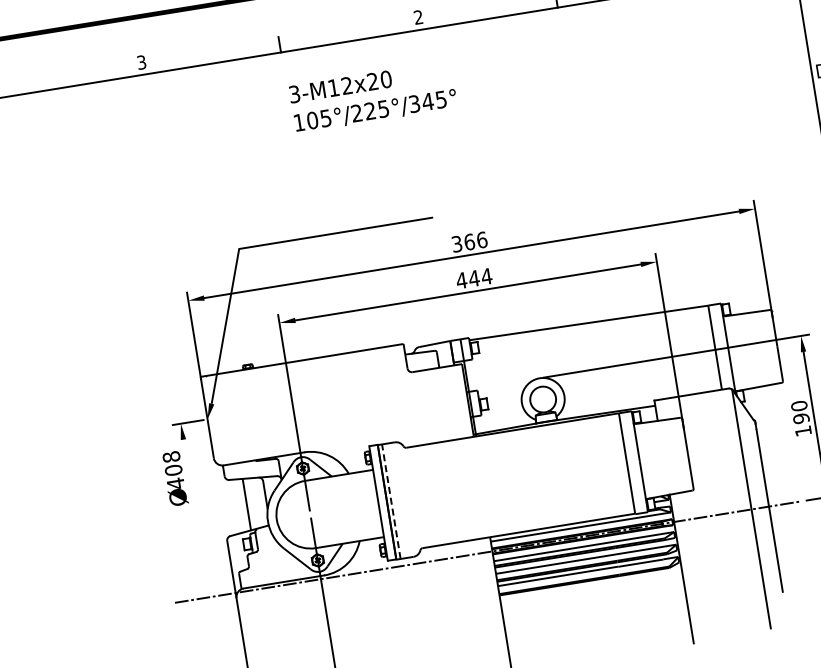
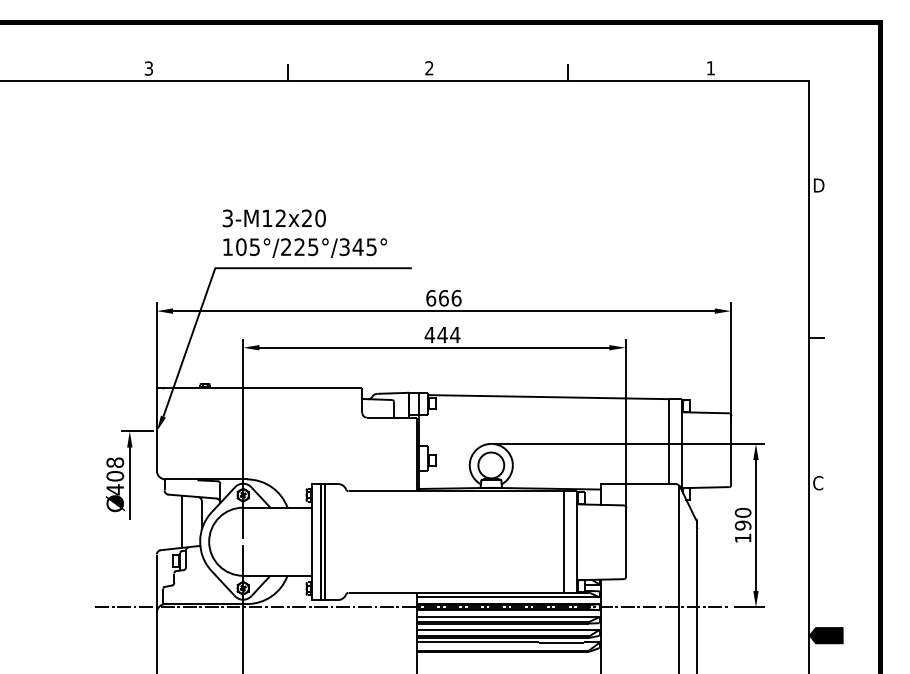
text: (372, 96) -> (304, 233), moved
text: (457, 244) -> (431, 298), 366 -> 666
line: (188, 474) -> (129, 482), added
line: (391, 501) -> (325, 541), dashed -> solid

